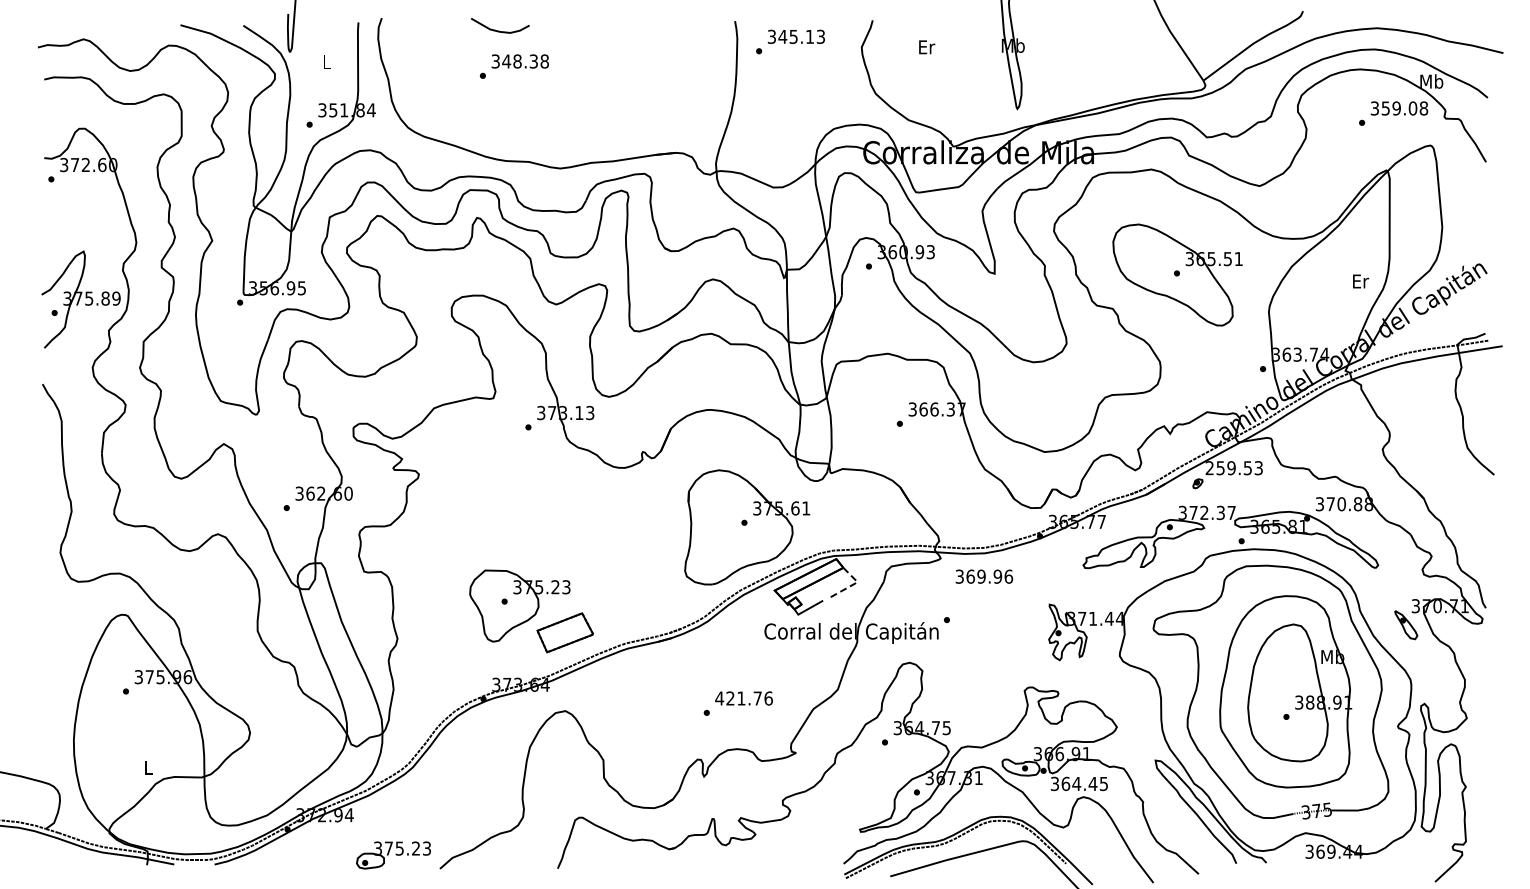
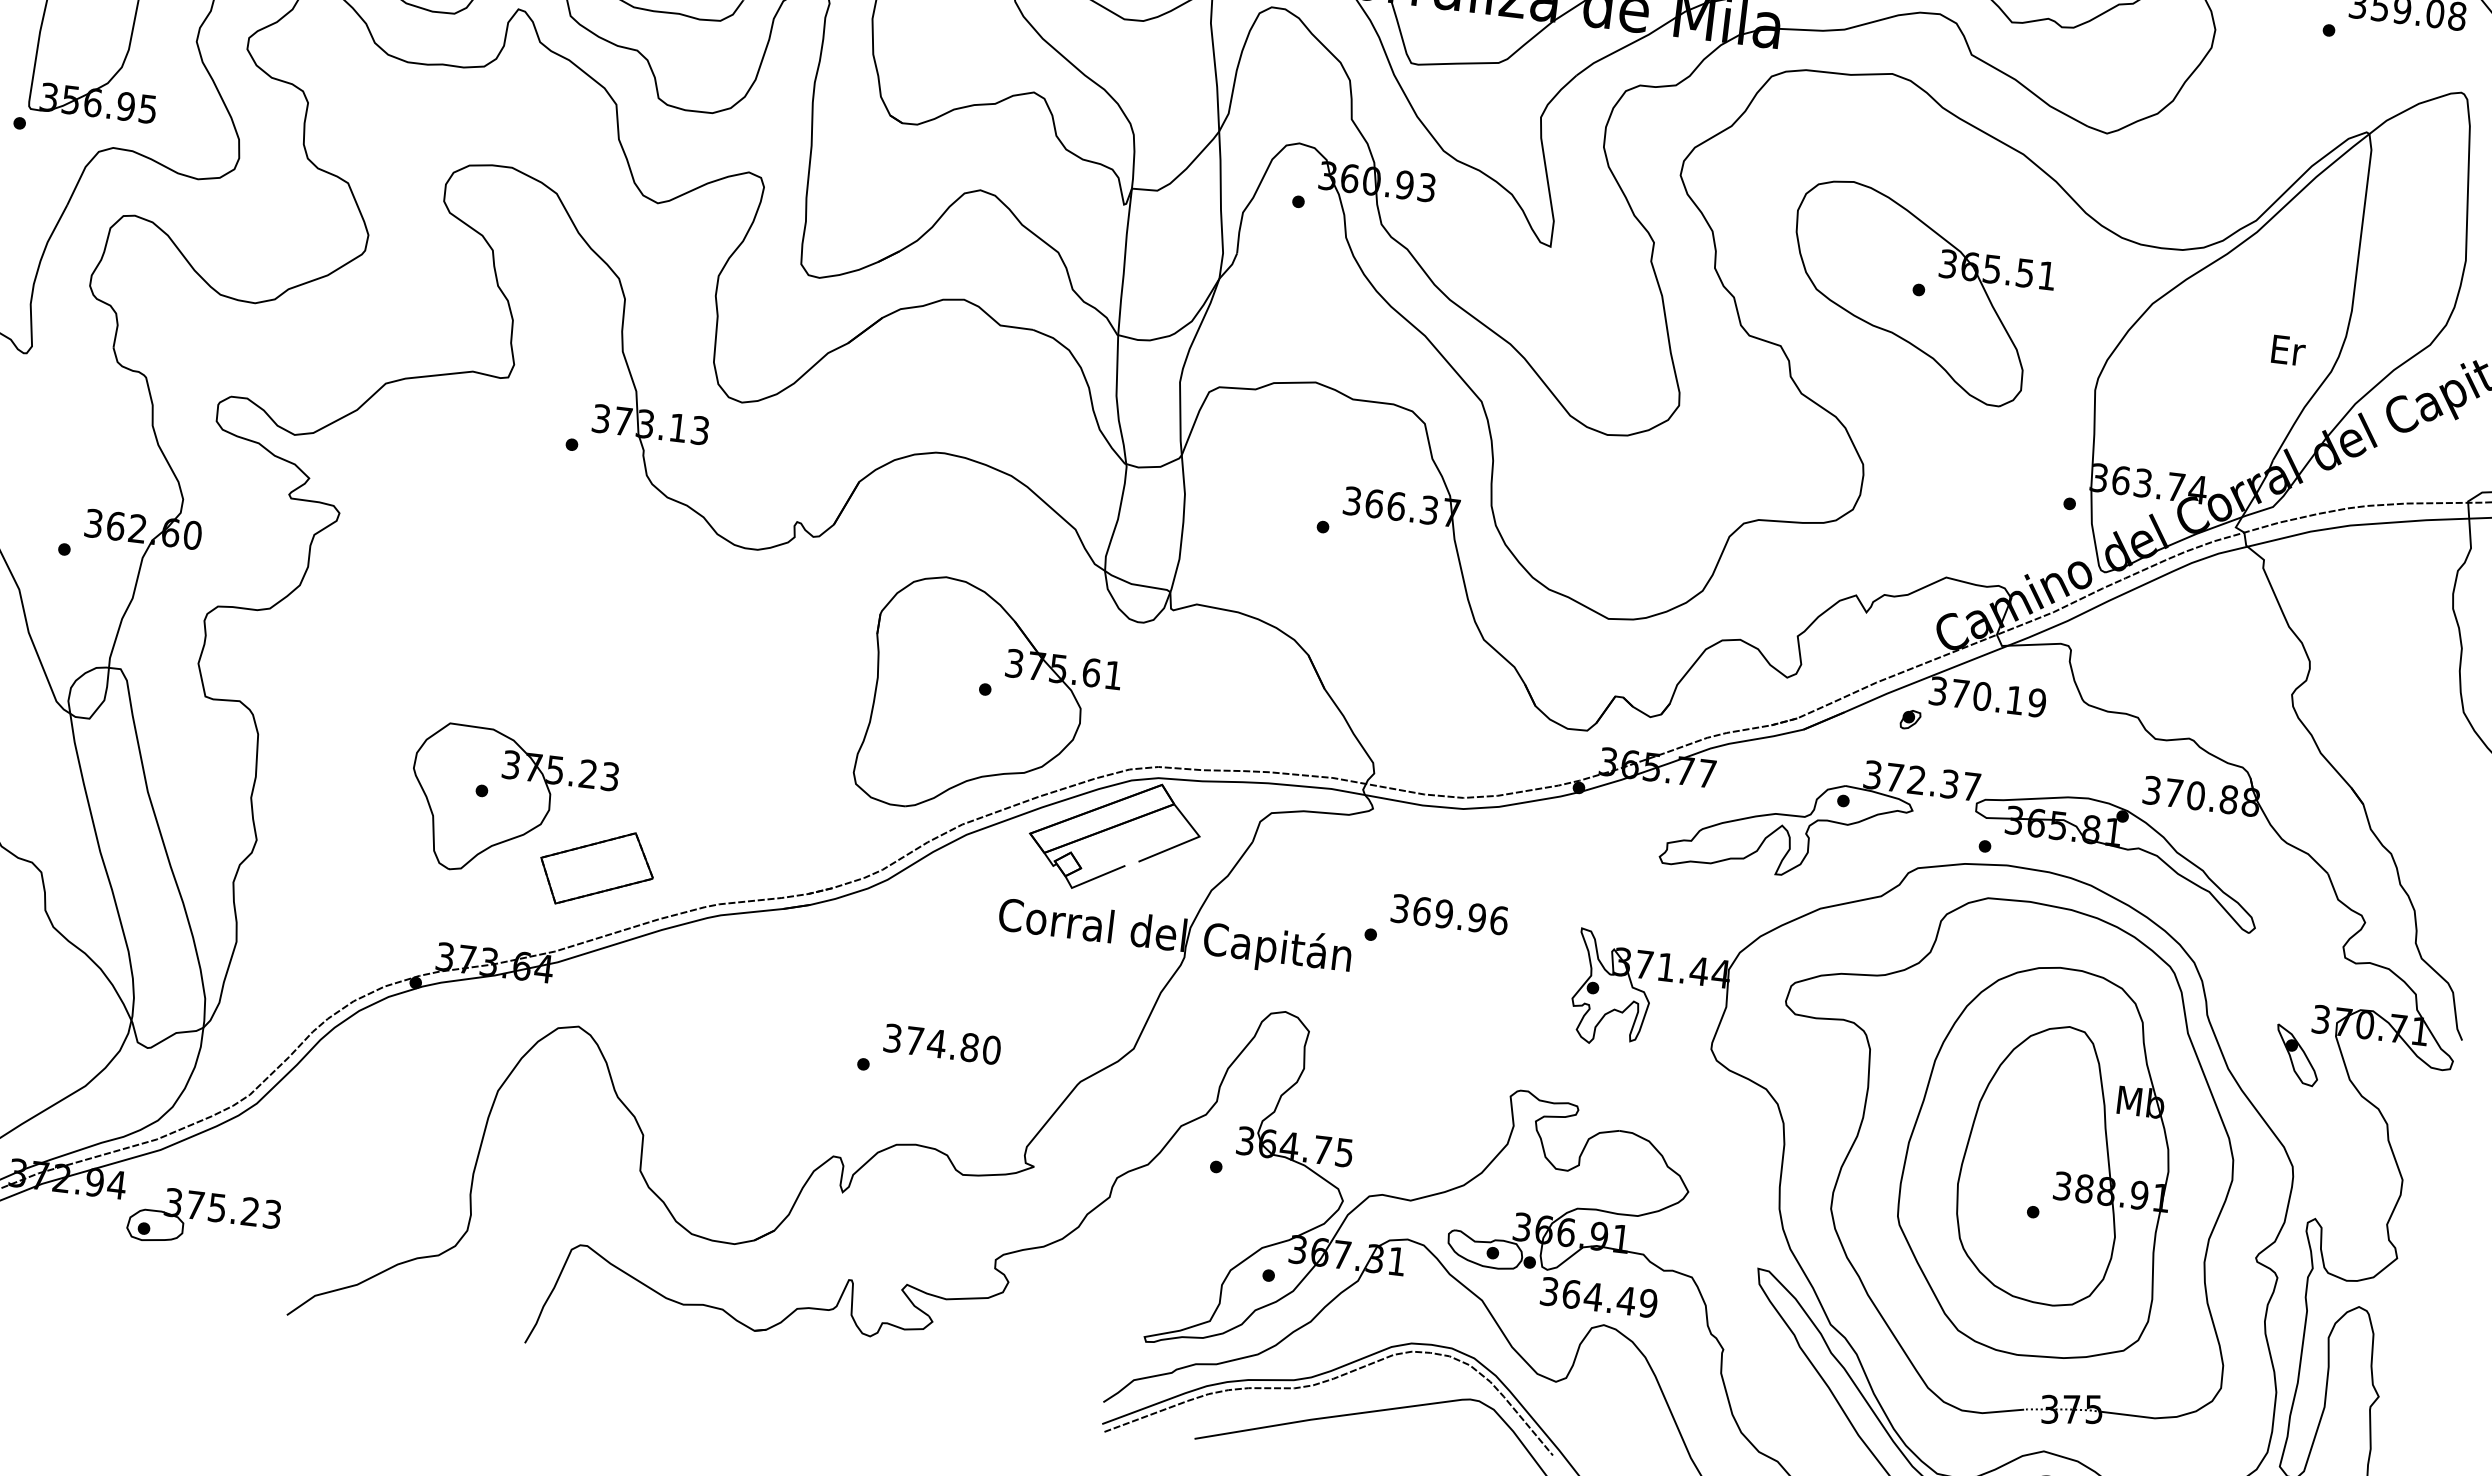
text: (1233, 468) -> (1986, 697), 259.53 -> 370.19
text: (984, 576) -> (1450, 914), moved
line: (852, 585) -> (1188, 842), dashed -> solid
text: (743, 698) -> (941, 1044), 421.76 -> 374.80
text: (1103, 783) -> (1647, 1302), 364.45 -> 364.49
part: (393, 855) -> (203, 1220), moved

